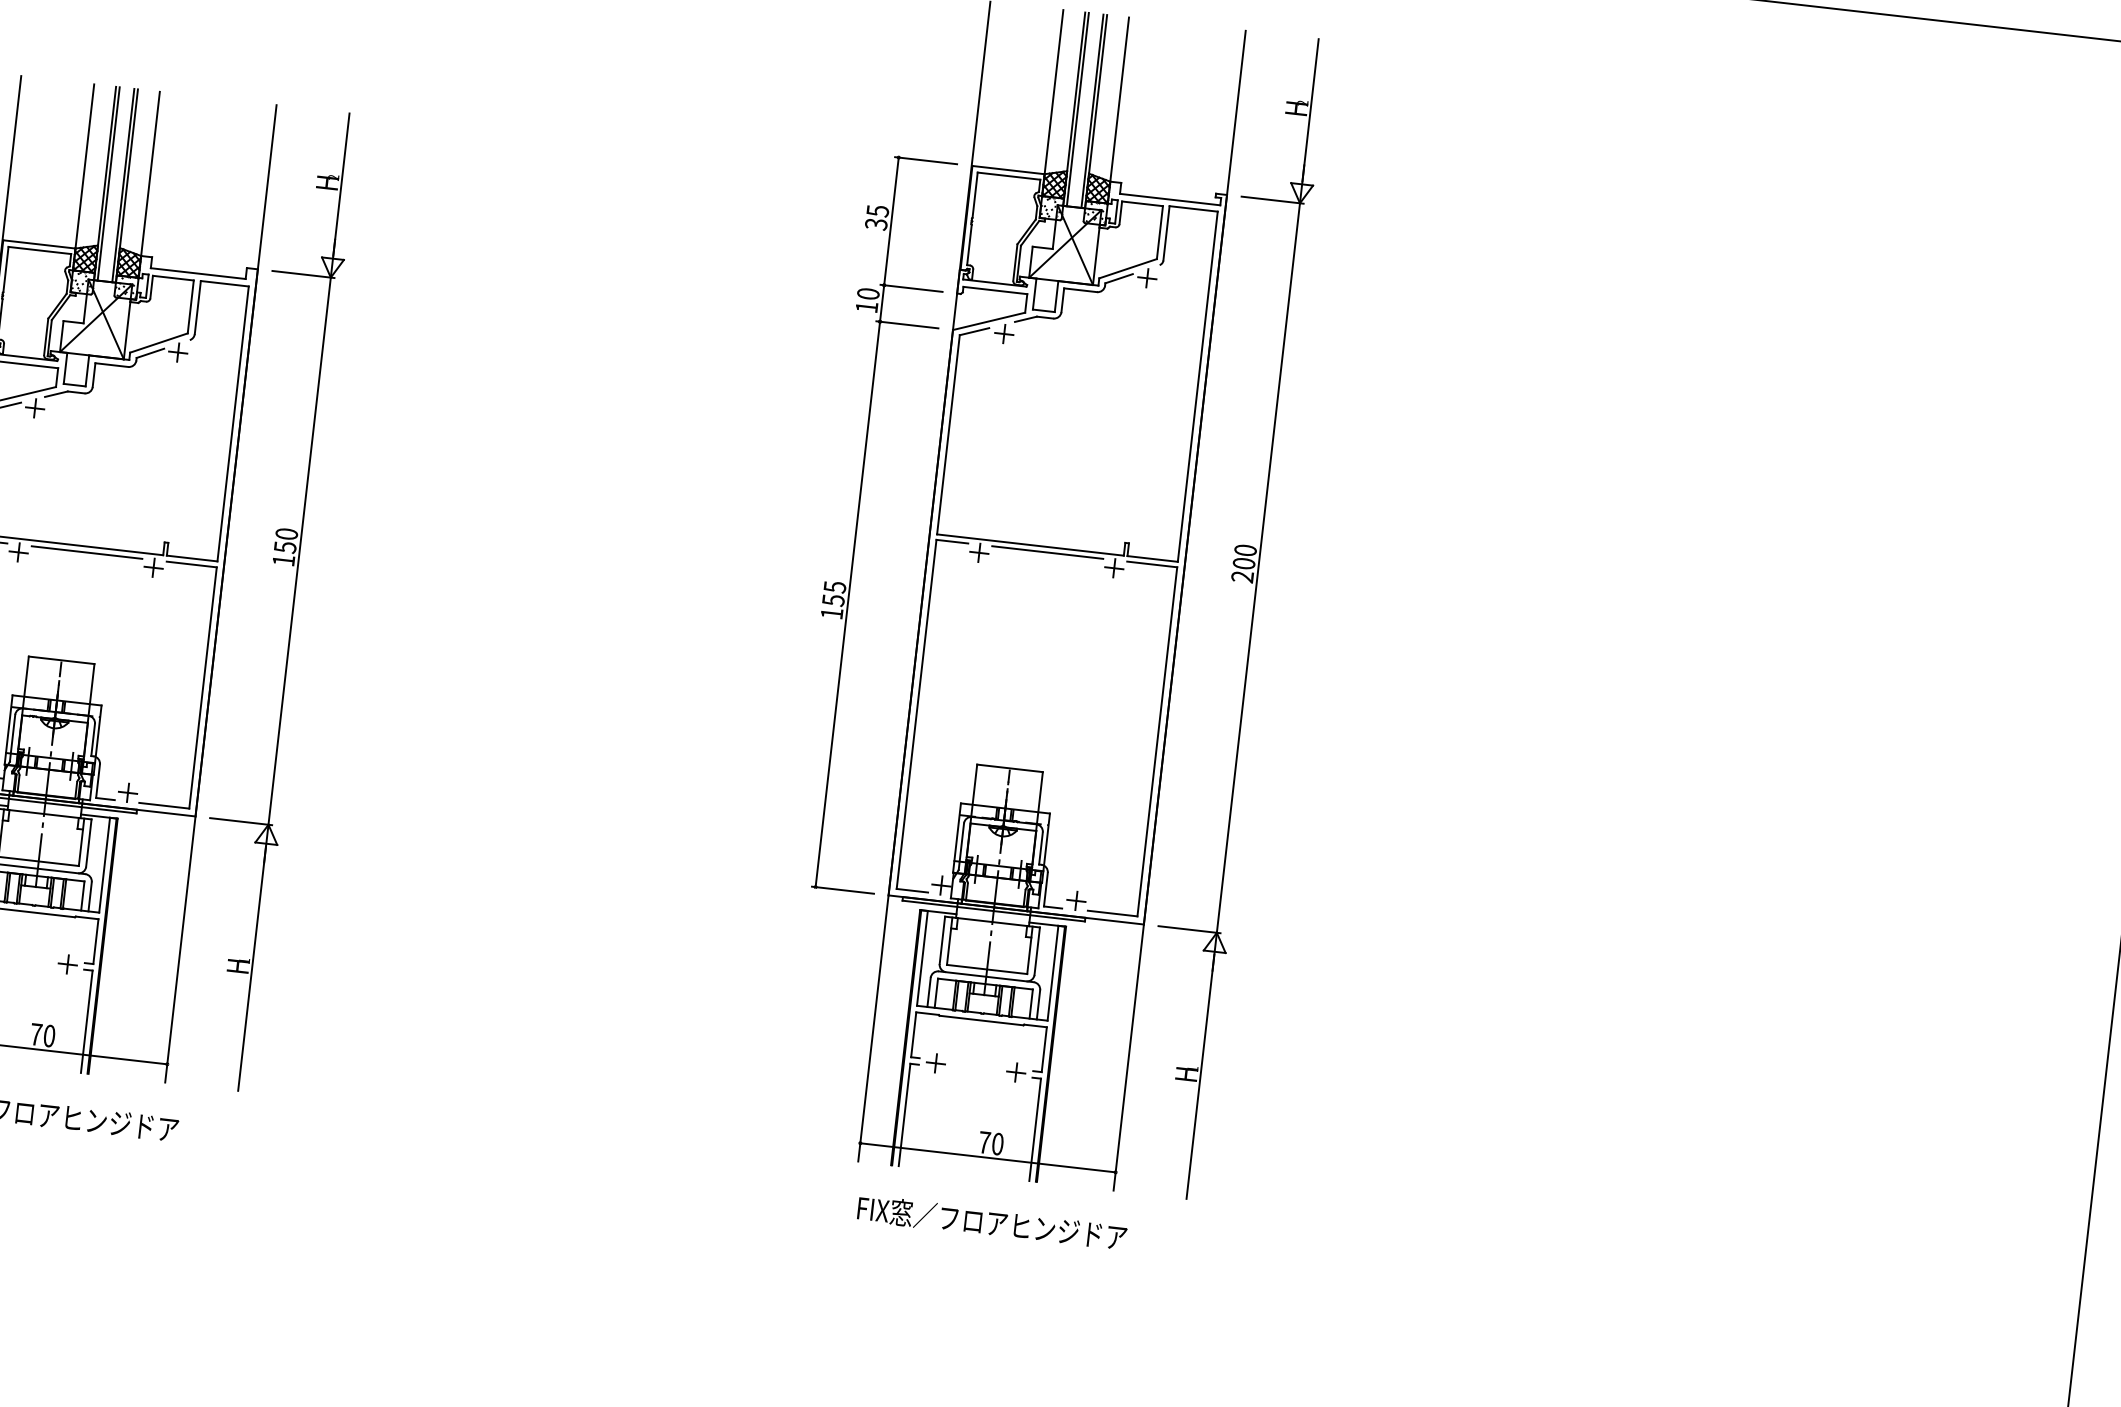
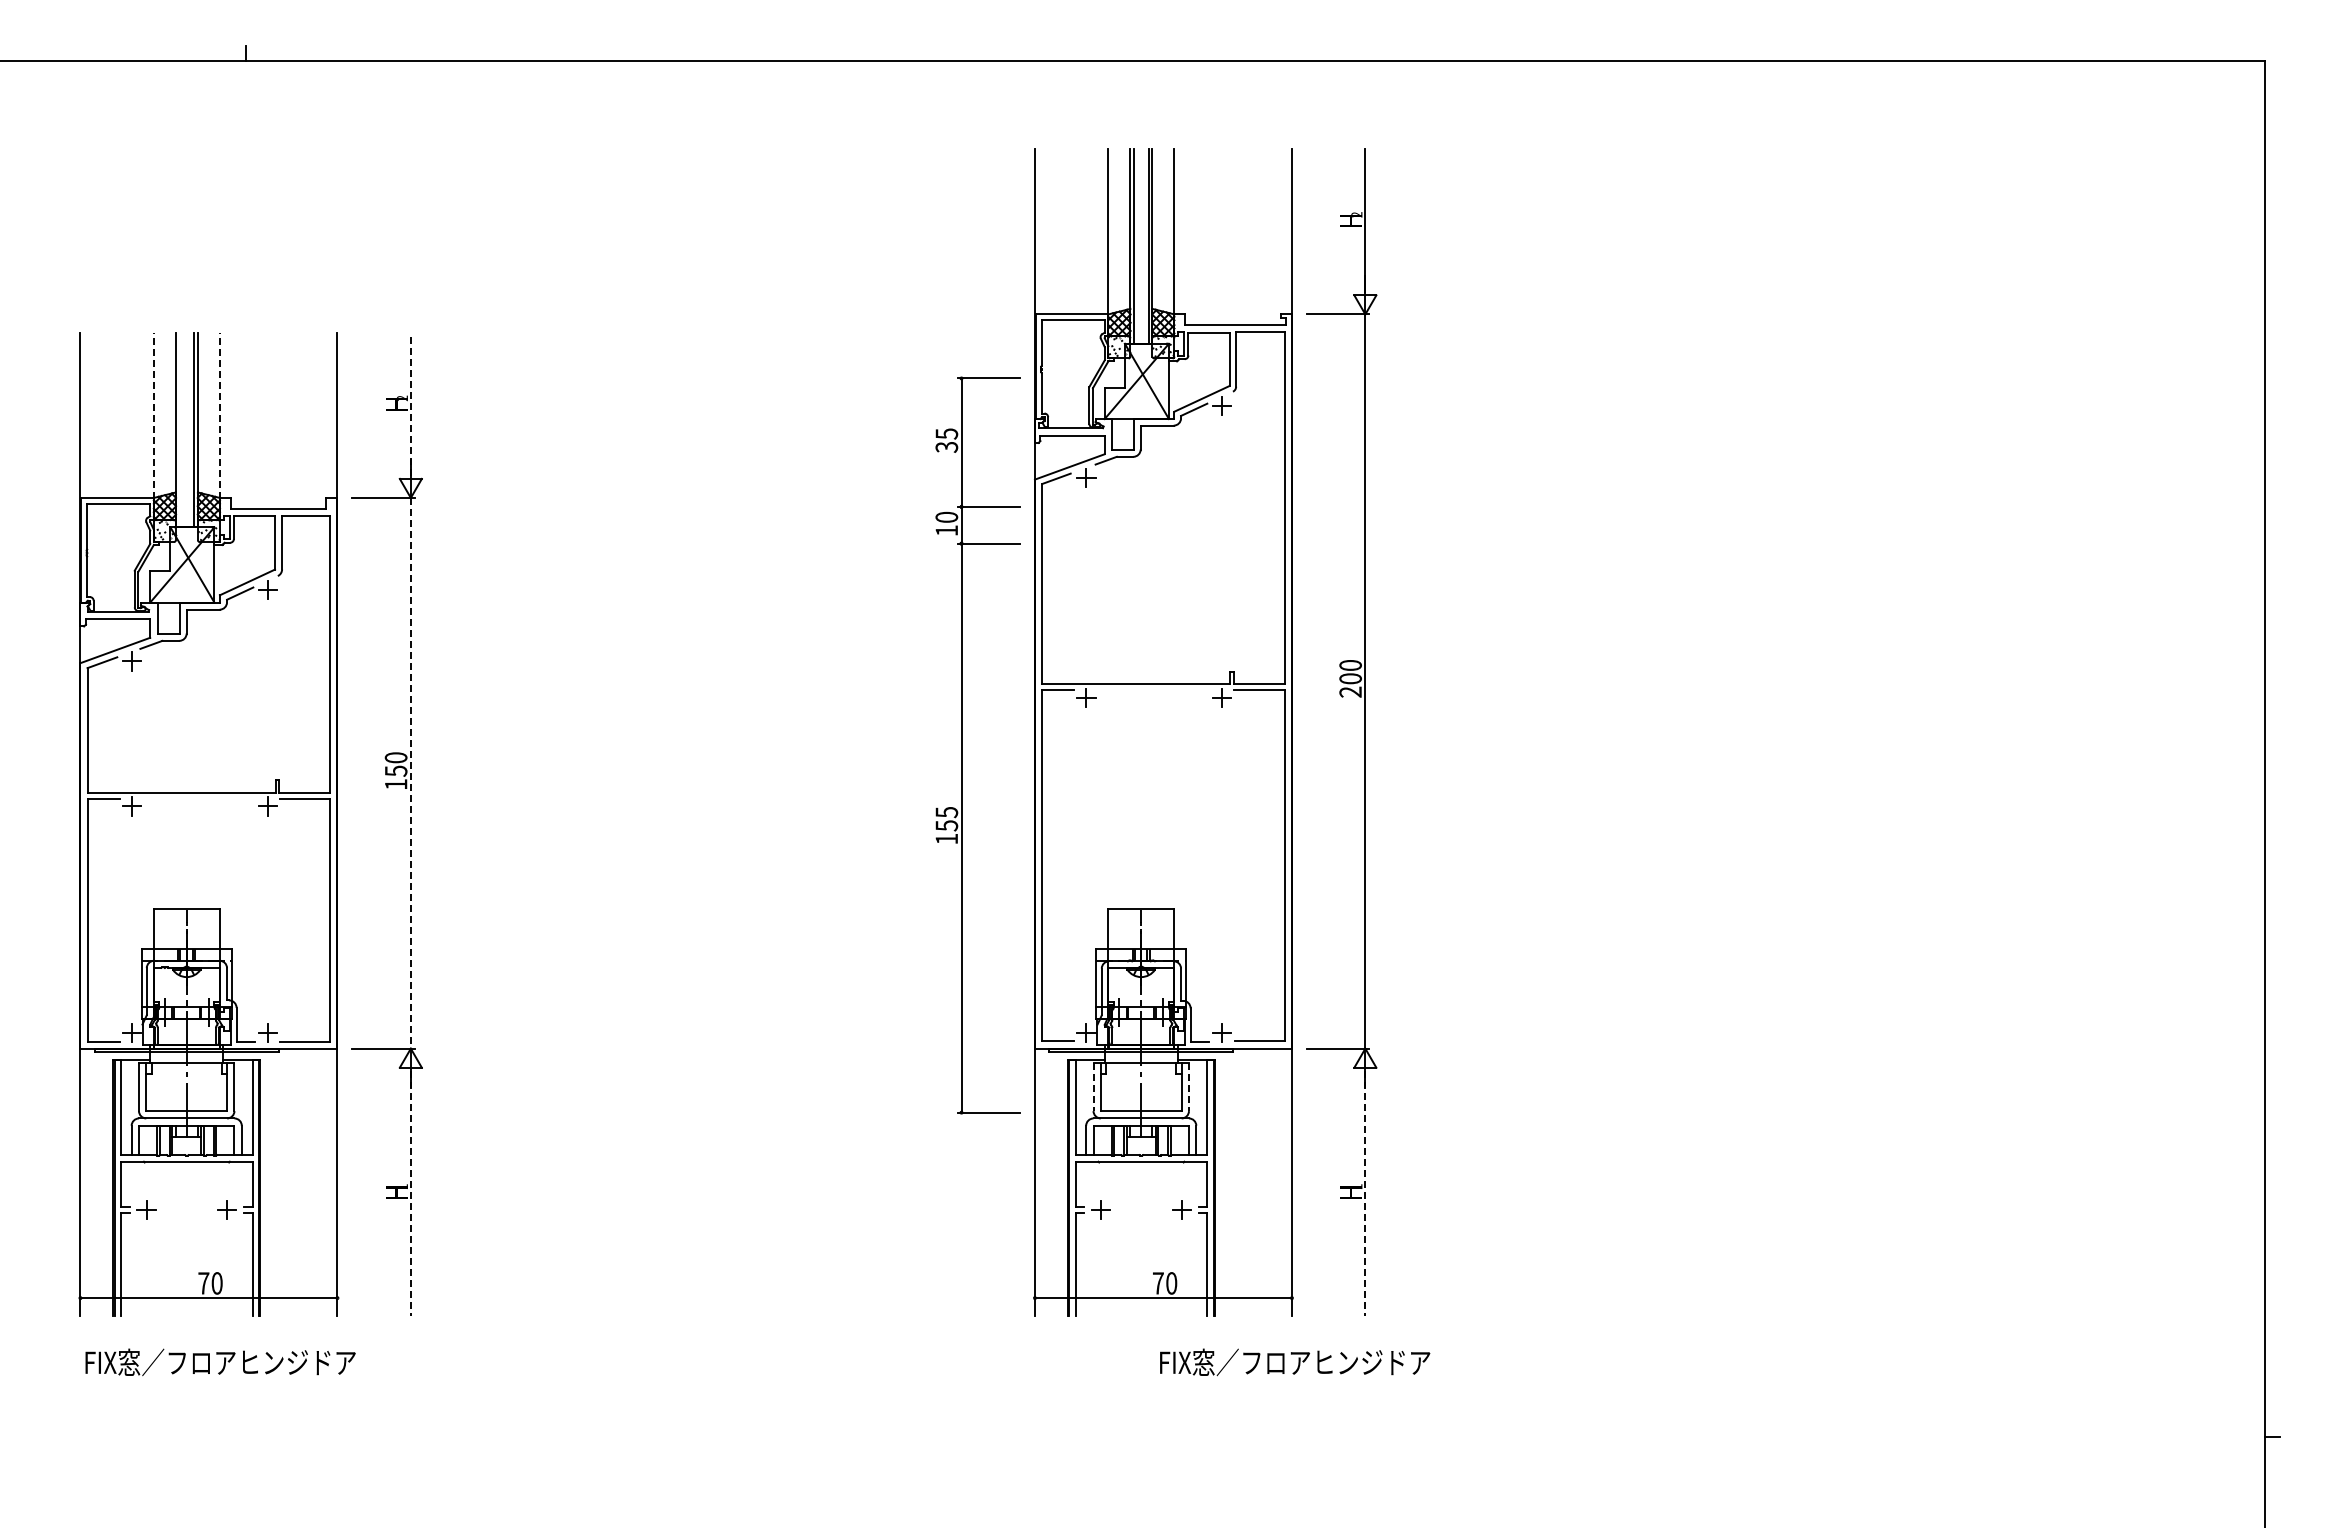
line: (84, 166) -> (153, 415), solid -> dashed
line: (150, 174) -> (219, 415), solid -> dashed
line: (108, 183) -> (179, 429), removed
line: (341, 184) -> (410, 404), solid -> dashed
part: (858, 522) -> (962, 745), moved
line: (299, 551) -> (410, 773), solid -> dashed
line: (86, 552) -> (199, 798), removed
line: (1048, 552) -> (1154, 689), removed
line: (942, 940) -> (1093, 1087), solid -> dashed
line: (1036, 951) -> (1188, 1087), solid -> dashed
line: (251, 968) -> (410, 1193), solid -> dashed
line: (1200, 1076) -> (1365, 1193), solid -> dashed
text: (992, 1223) -> (1295, 1362), moved

